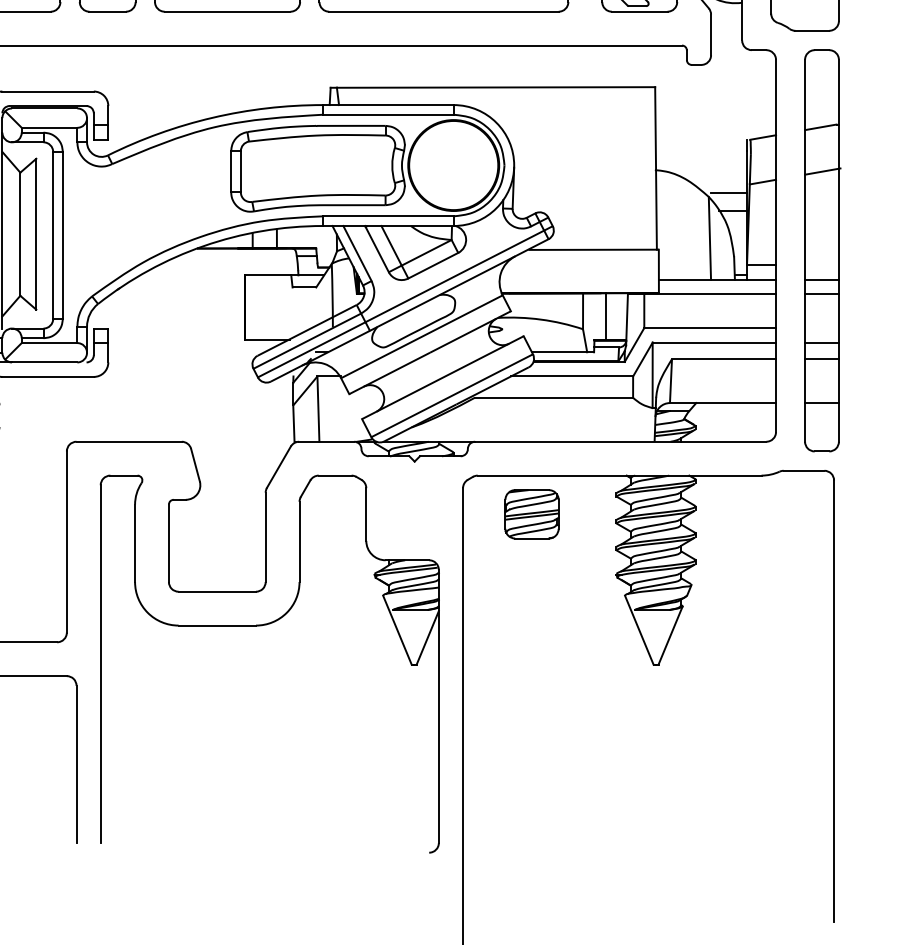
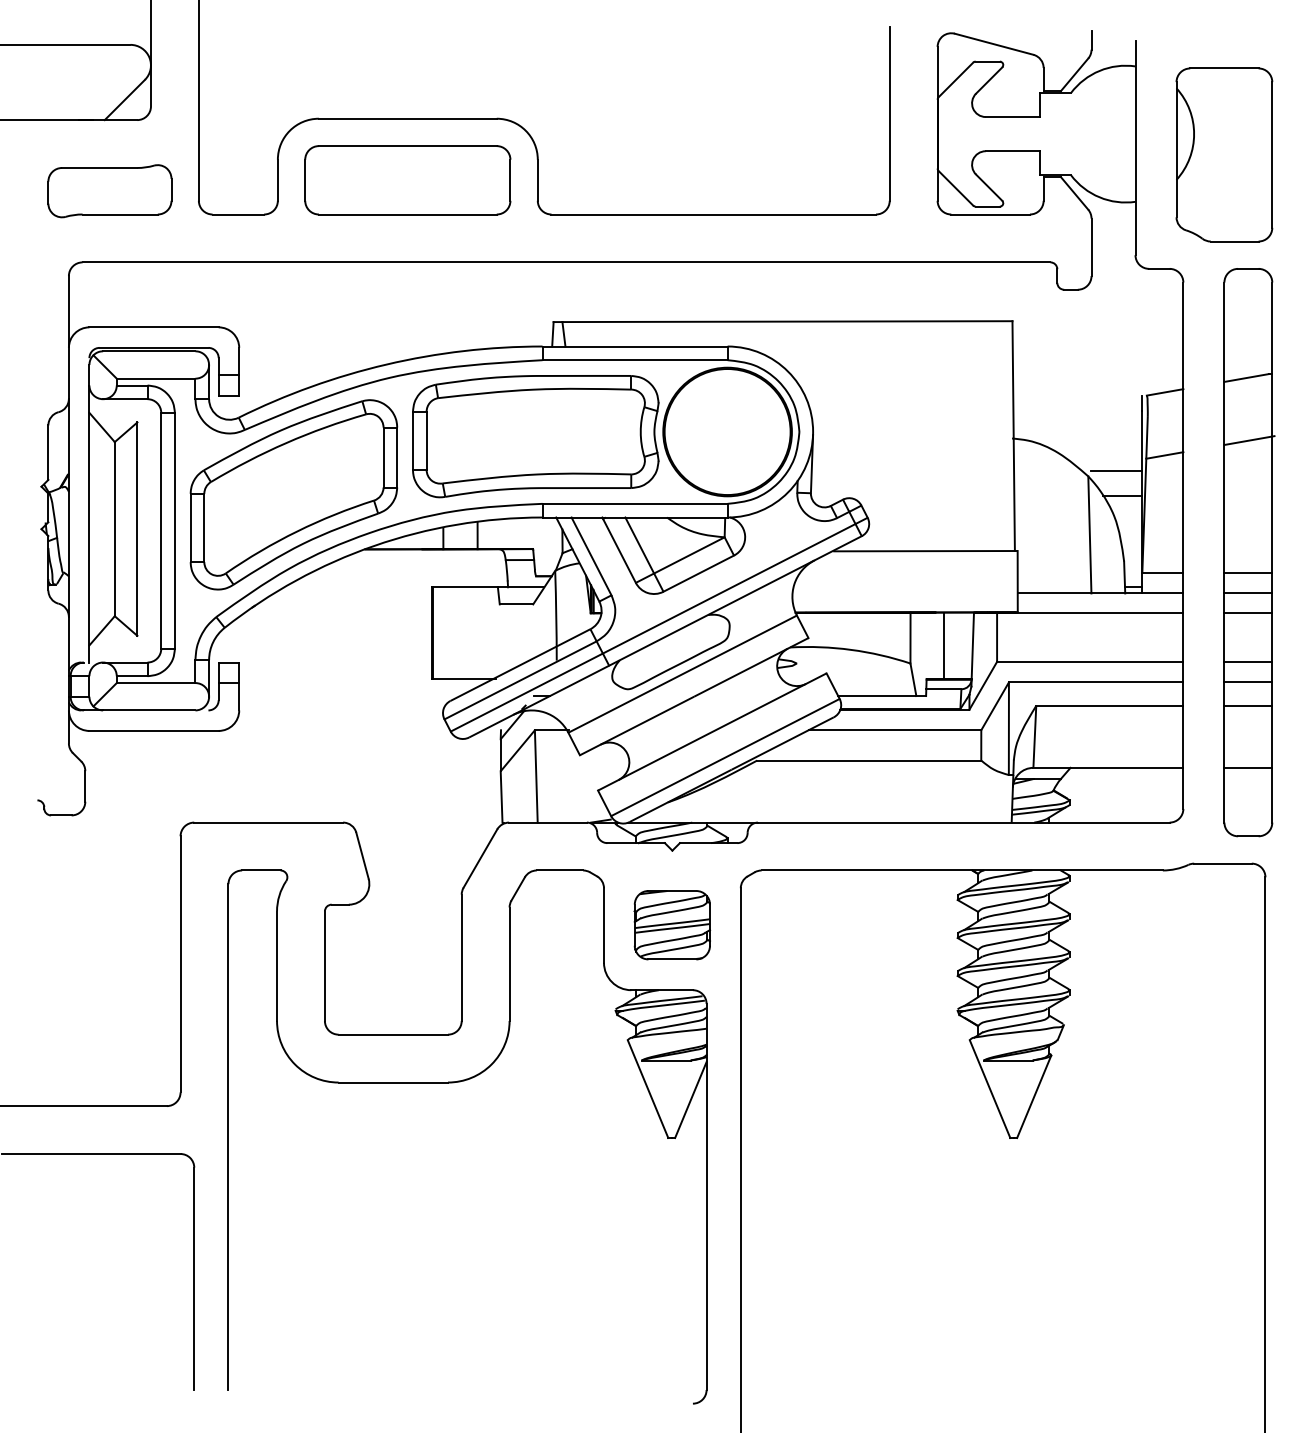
part: (146, 209) -> (293, 494), added
line: (822, 264) -> (1248, 572), added
line: (822, 327) -> (1248, 661), added
part: (532, 514) -> (672, 925), moved

